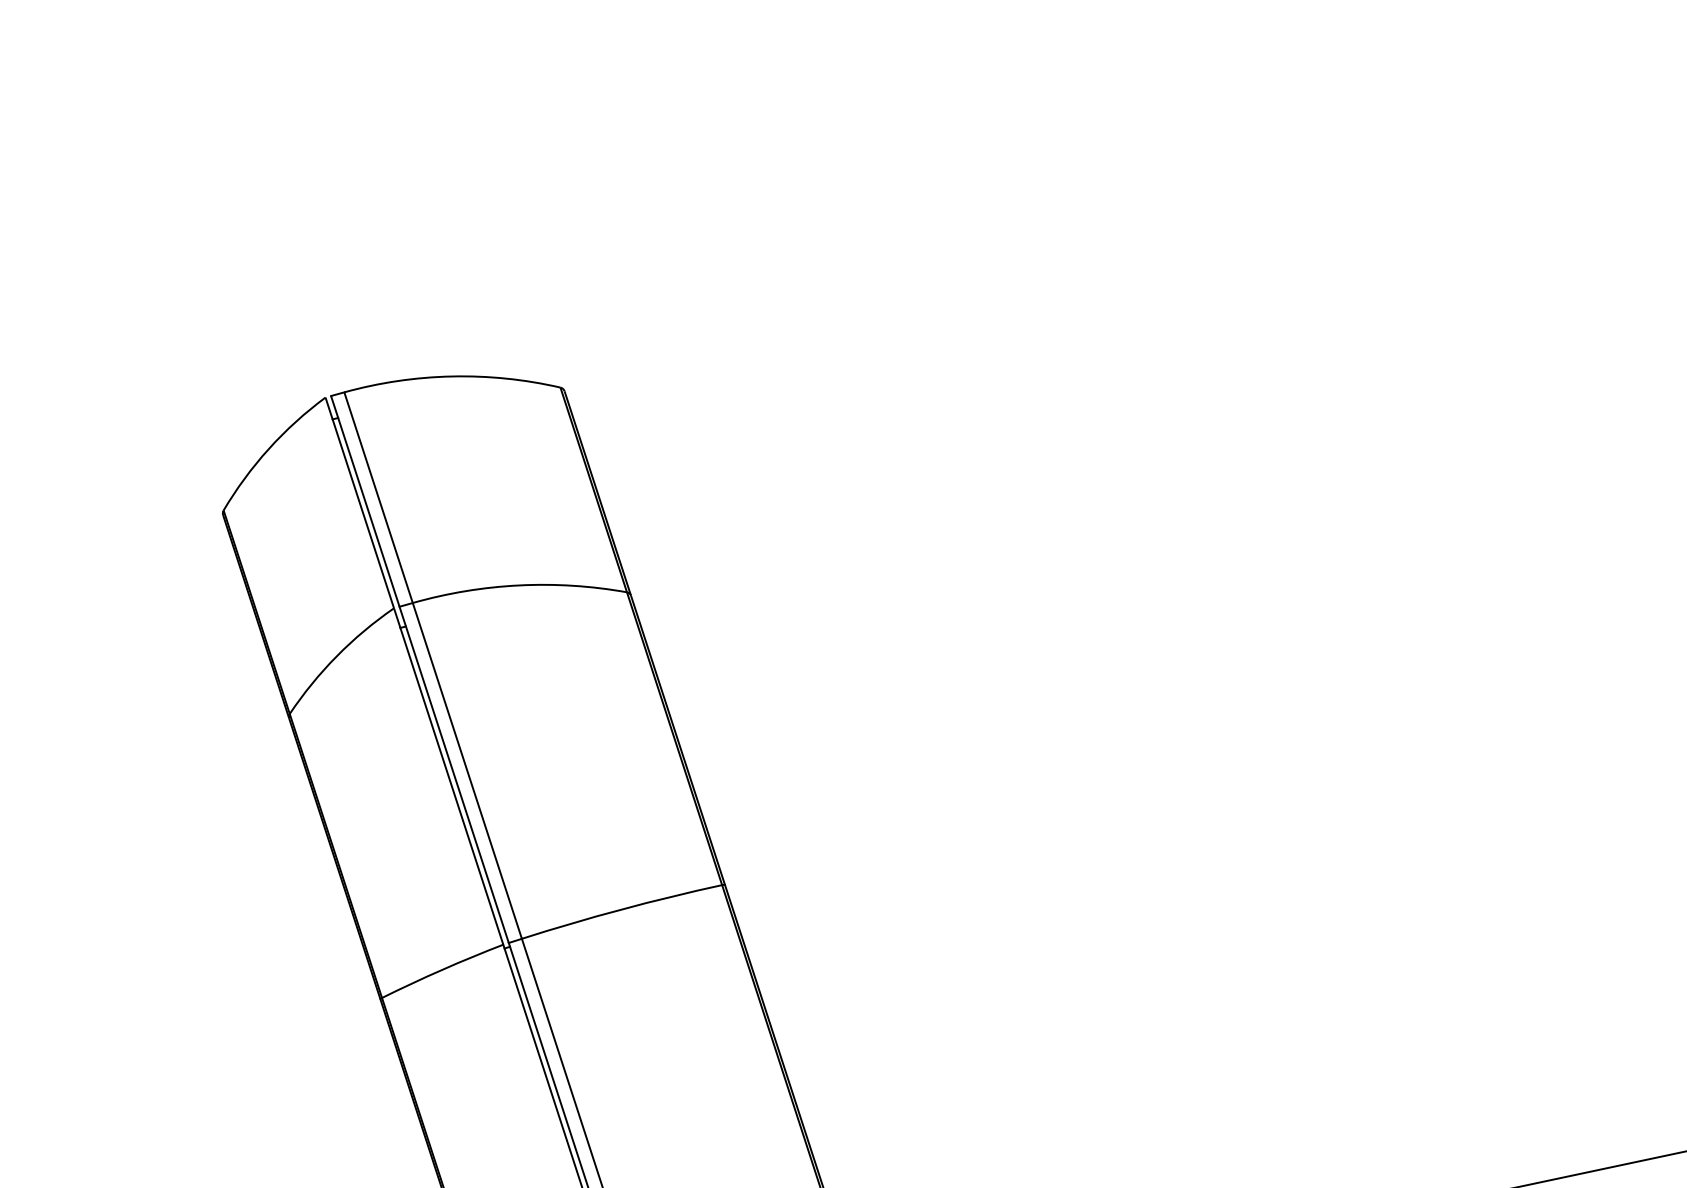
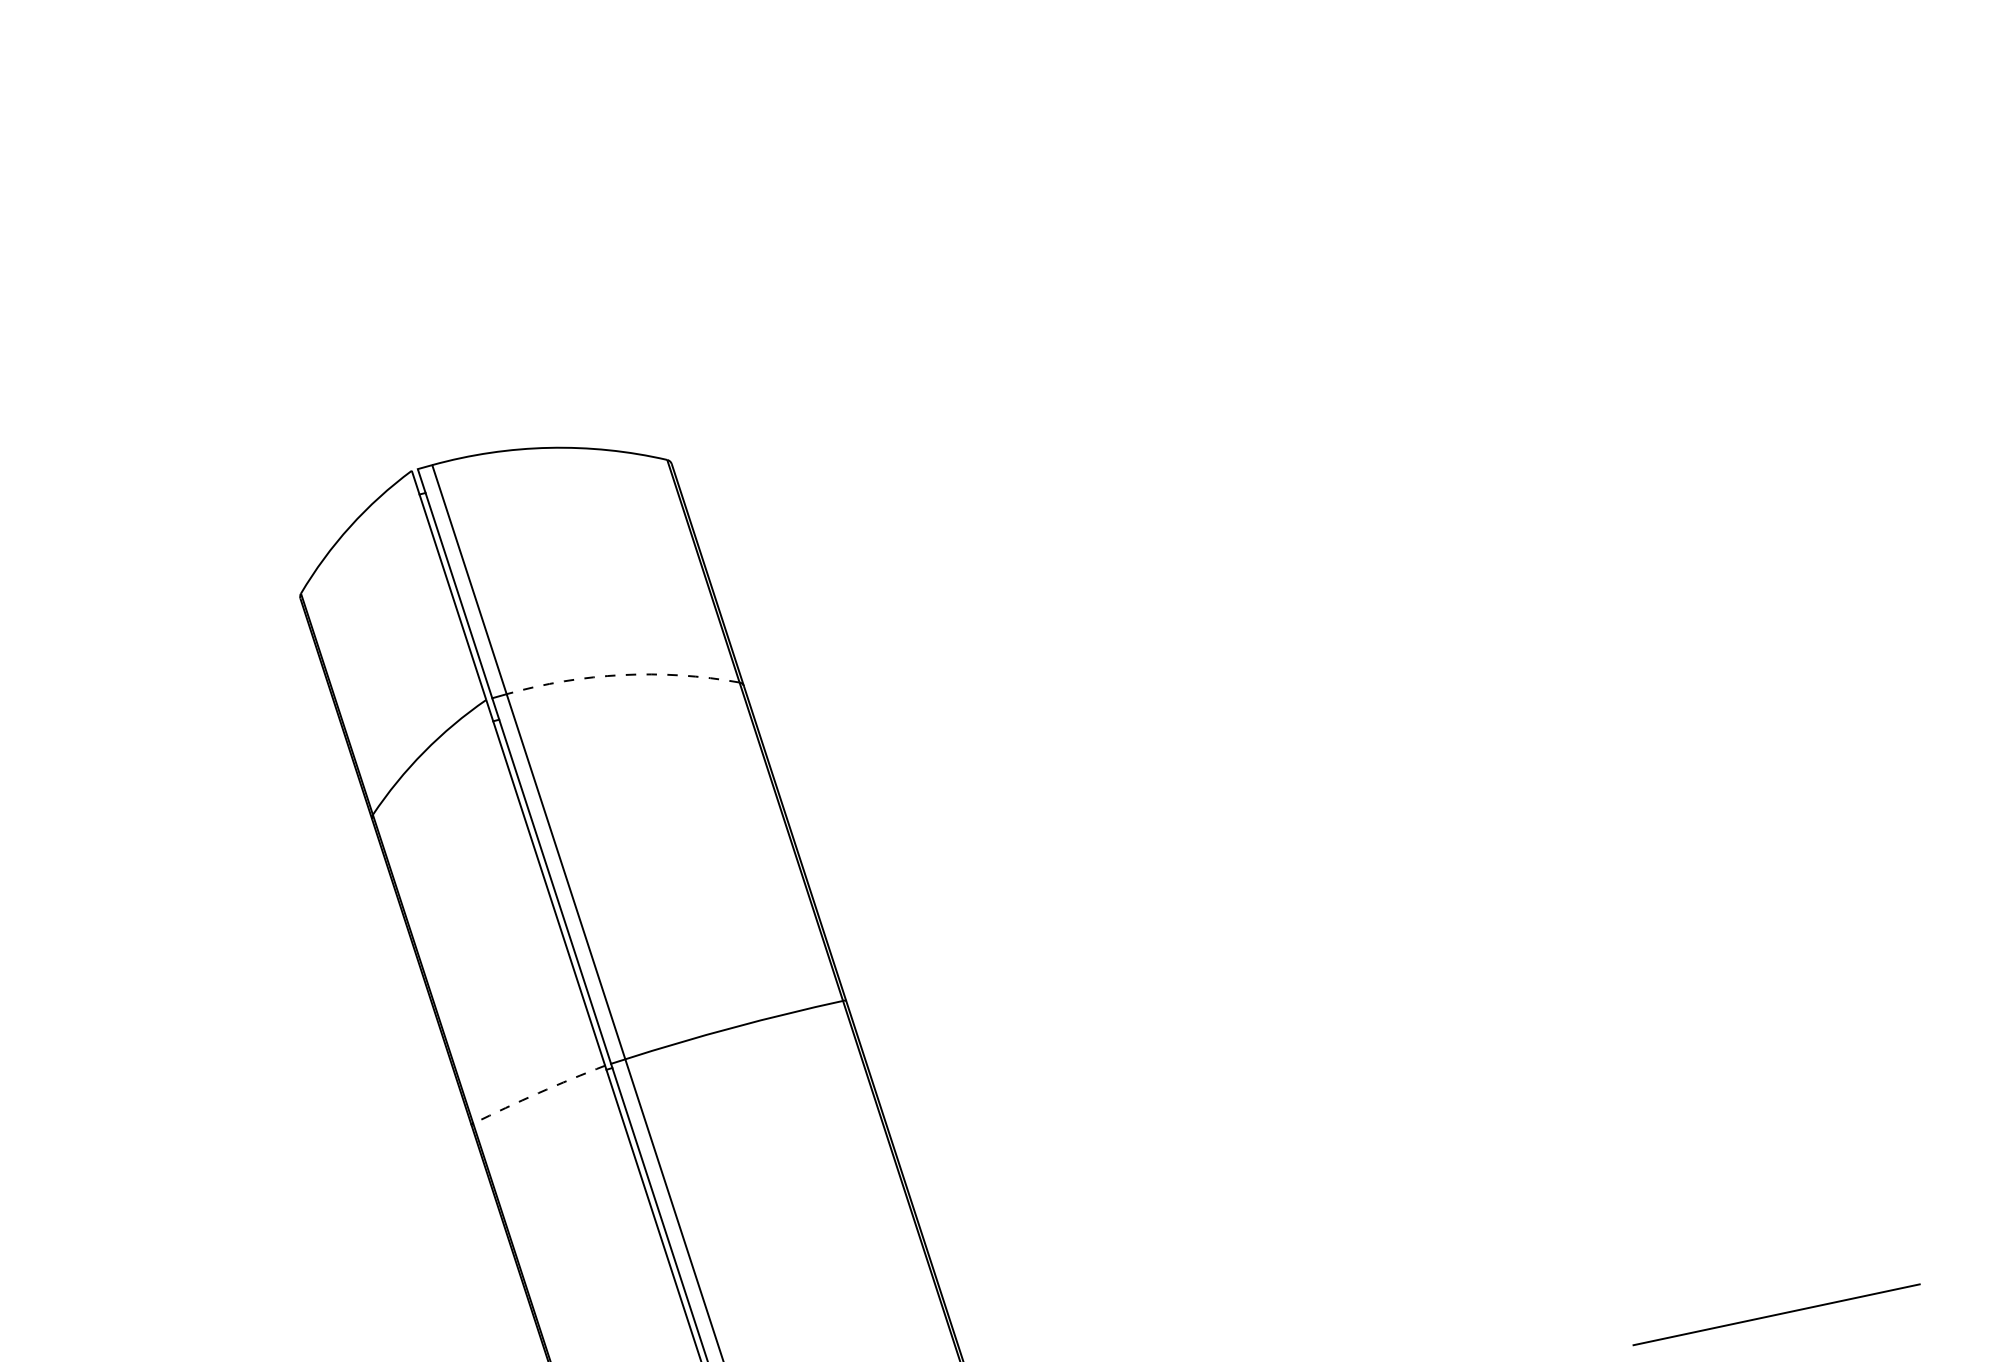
arc: (519, 585) -> (622, 675), solid -> dashed
arc: (442, 970) -> (538, 1093), solid -> dashed

